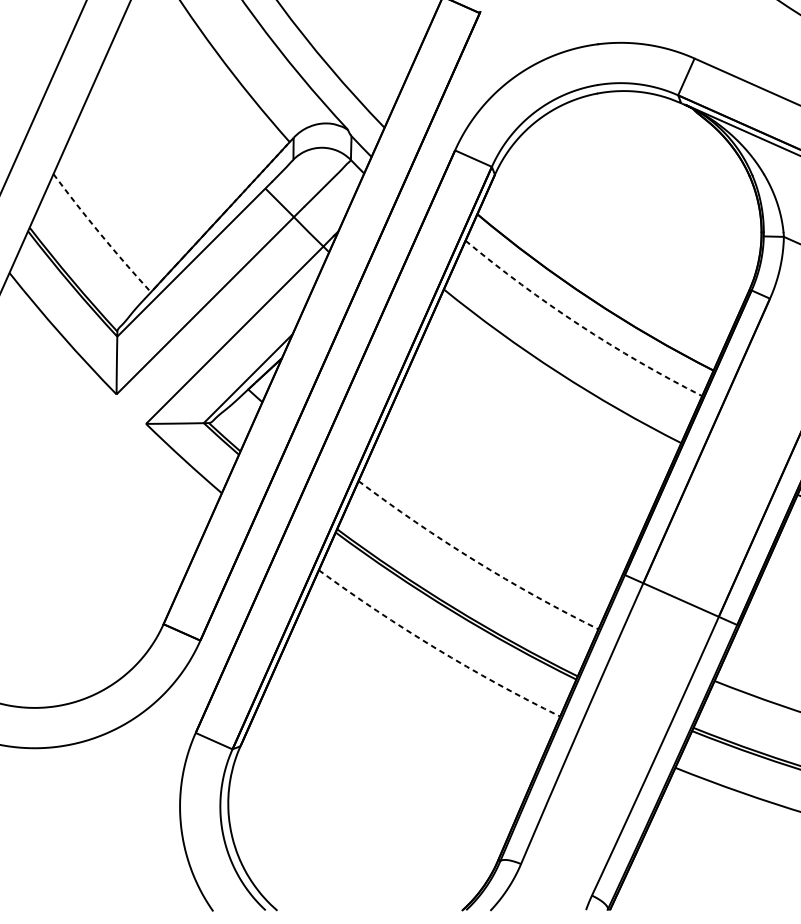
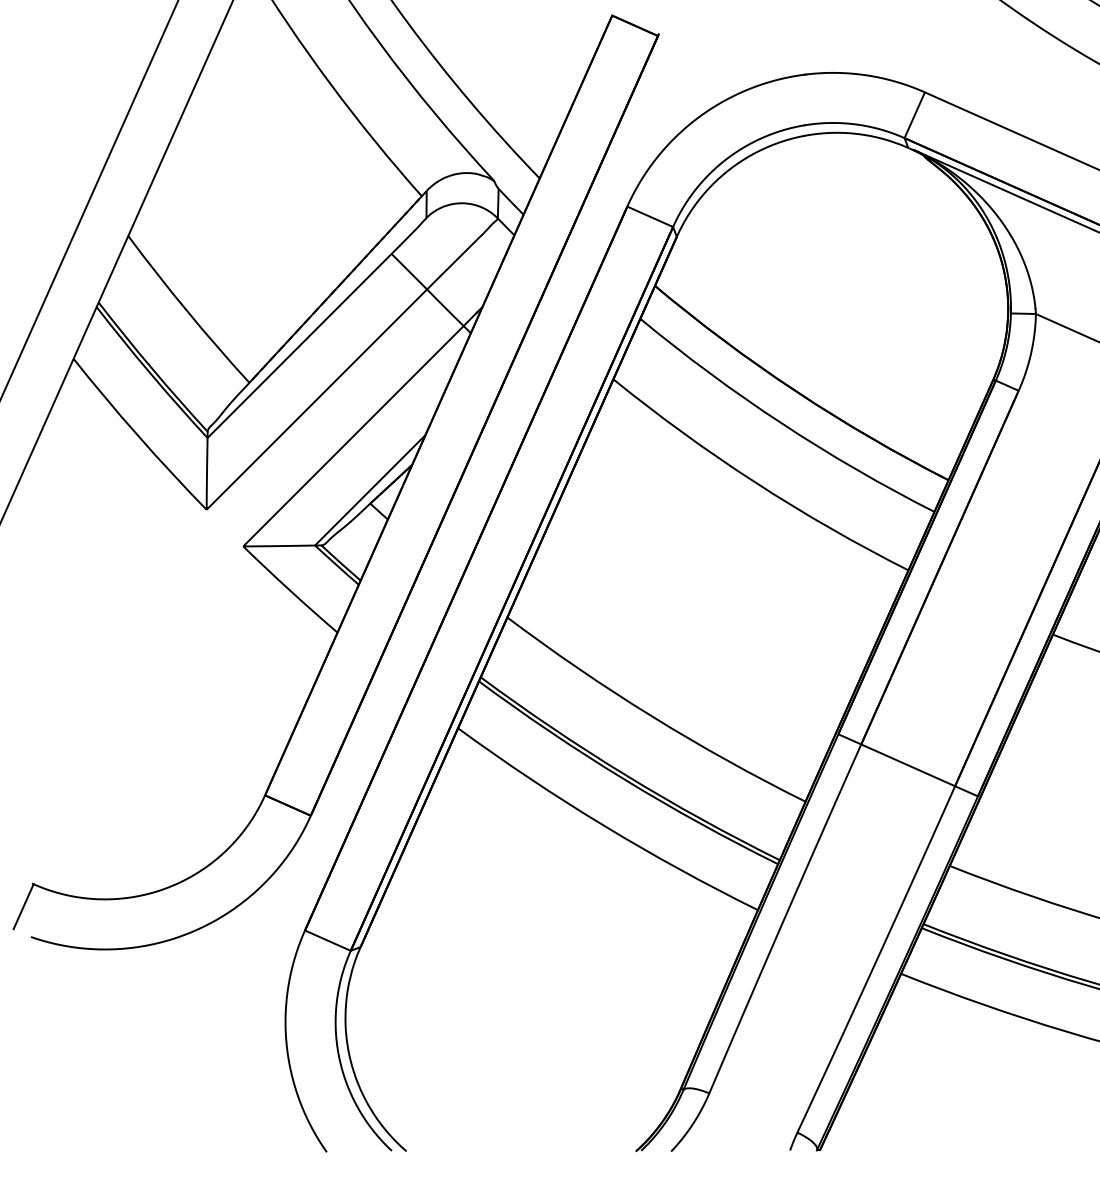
line: (101, 234) -> (187, 310), dashed -> solid
line: (579, 324) -> (781, 423), dashed -> solid
line: (475, 560) -> (652, 716), dashed -> solid
line: (436, 648) -> (604, 825), dashed -> solid

